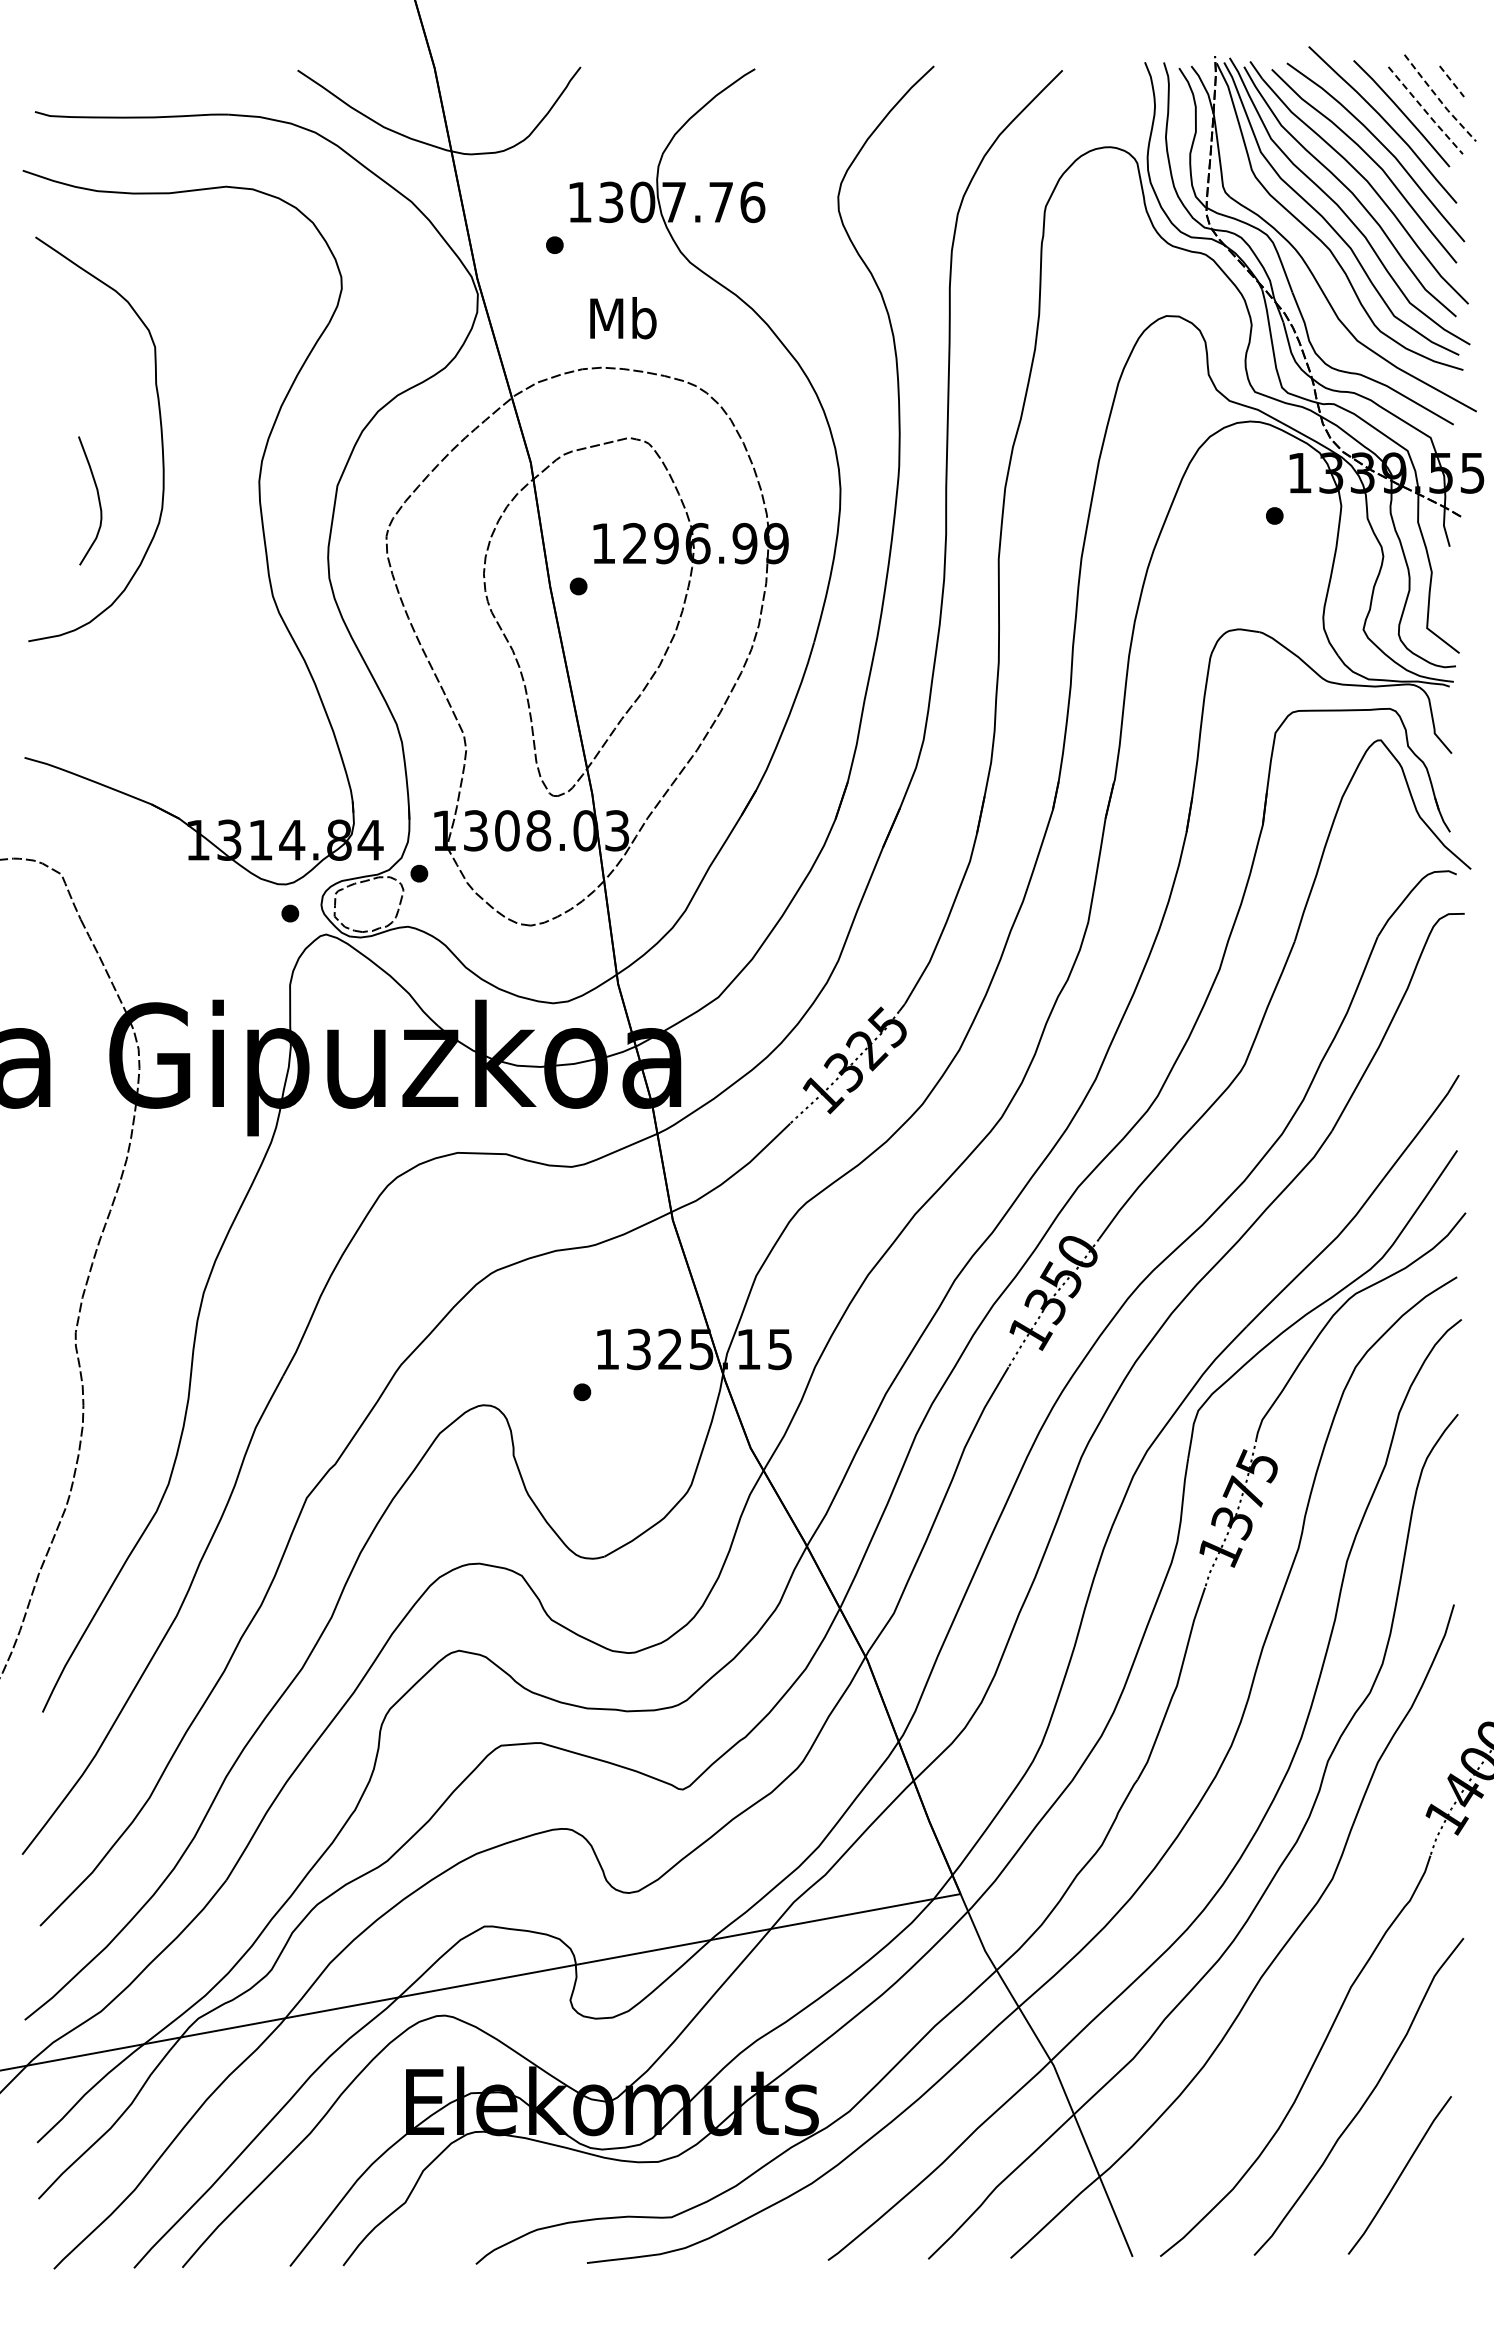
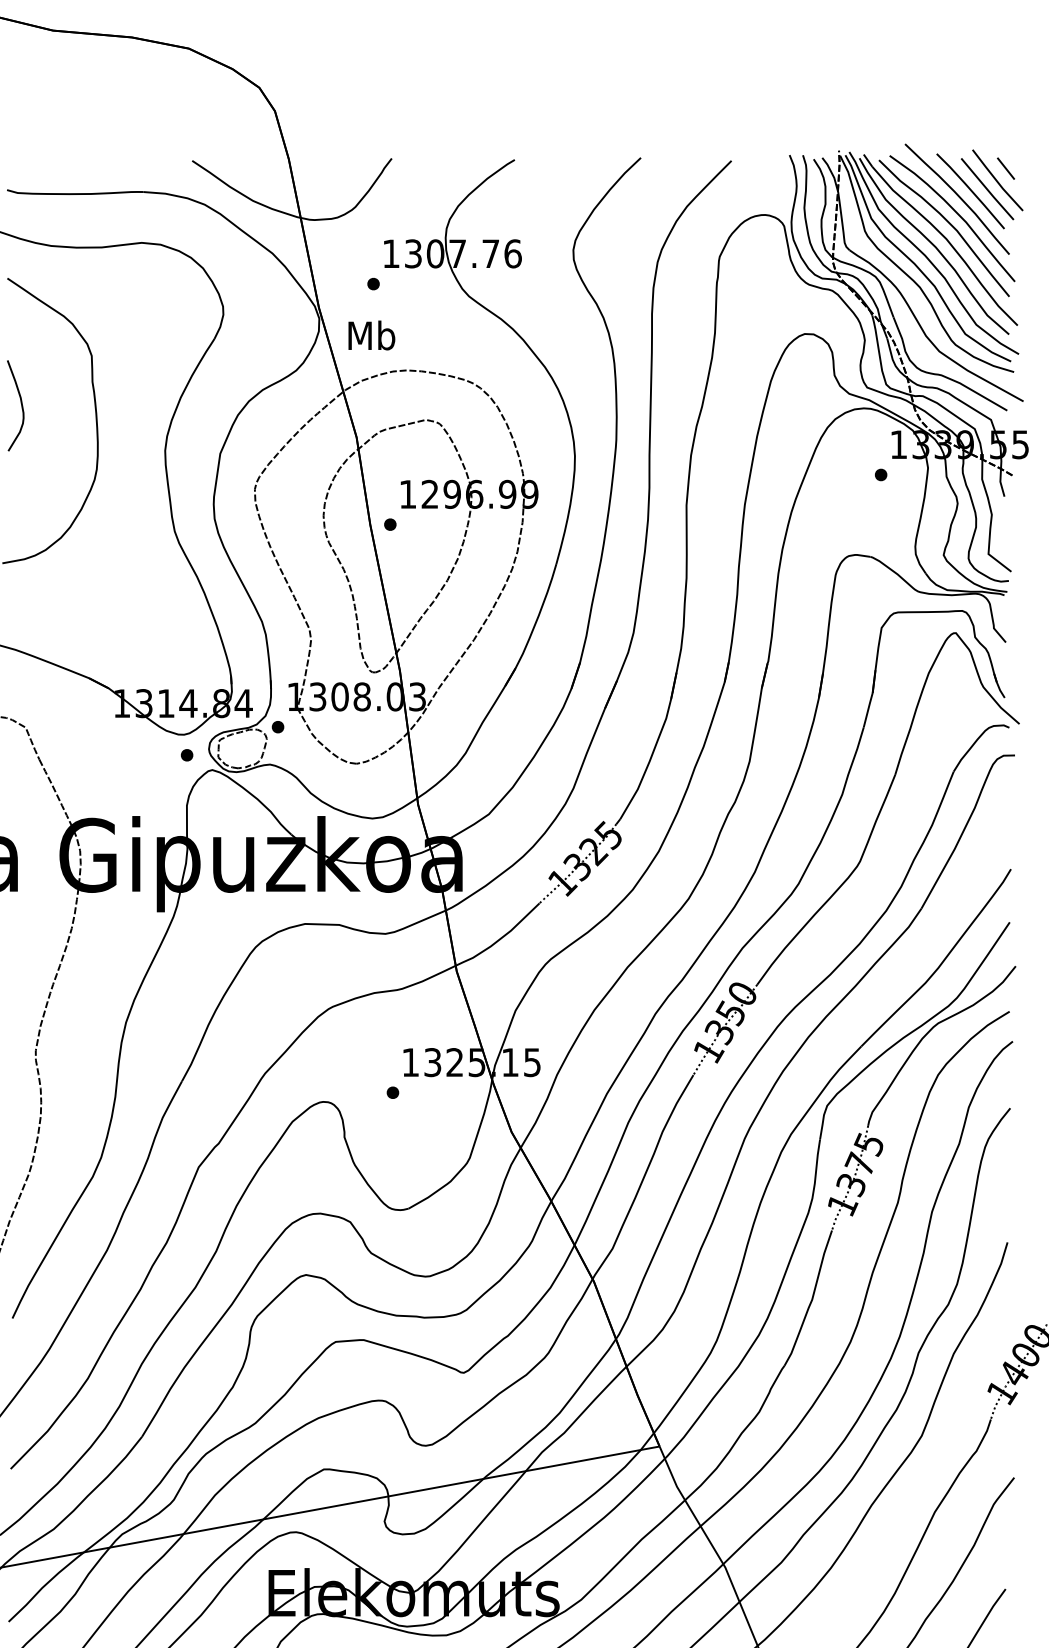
line: (1451, 81) -> (1005, 168), dashed -> solid
line: (1439, 99) -> (997, 181), dashed -> solid
line: (1425, 110) -> (987, 189), dashed -> solid
text: (623, 318) -> (371, 335), moved
curve: (97, 497) -> (20, 403), moved

